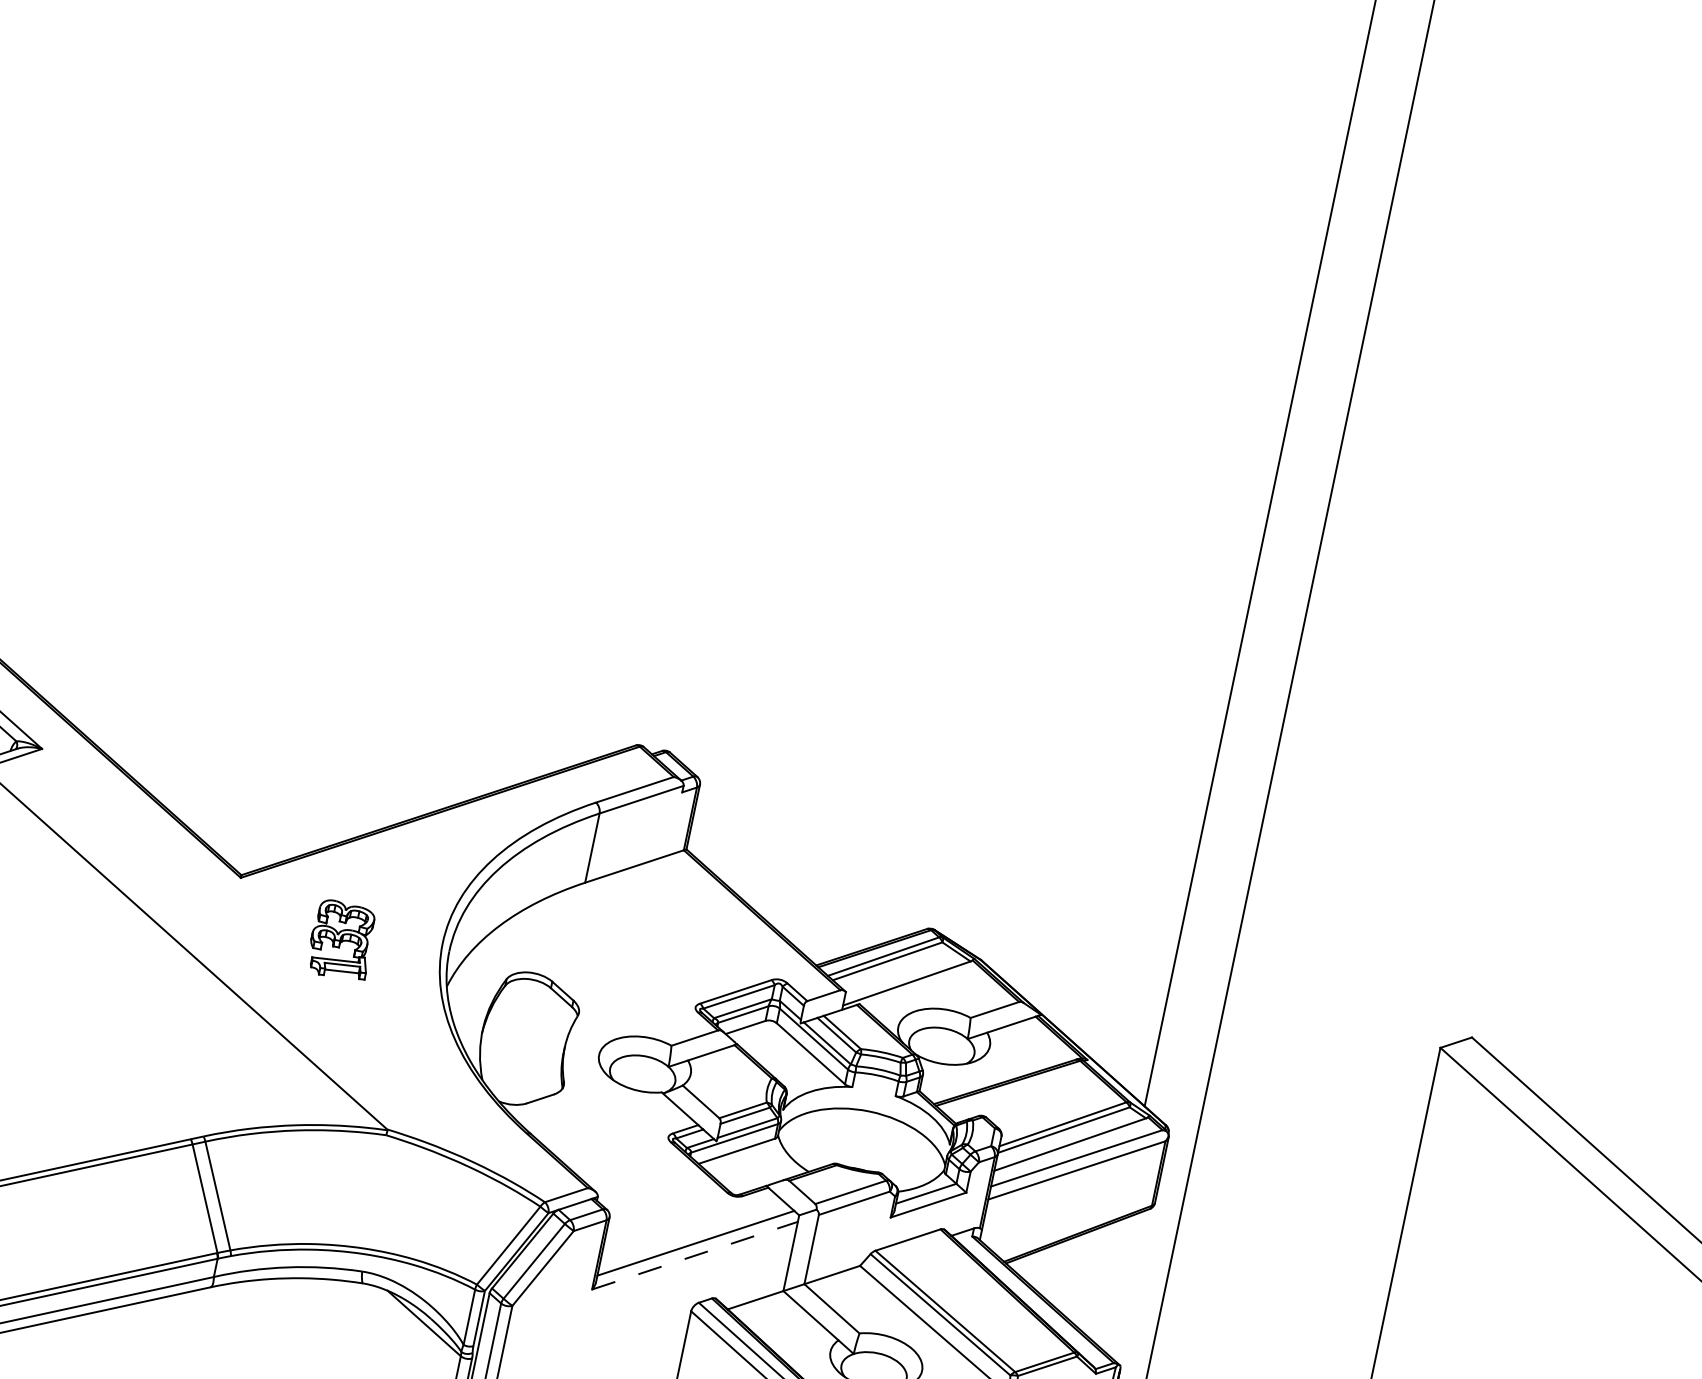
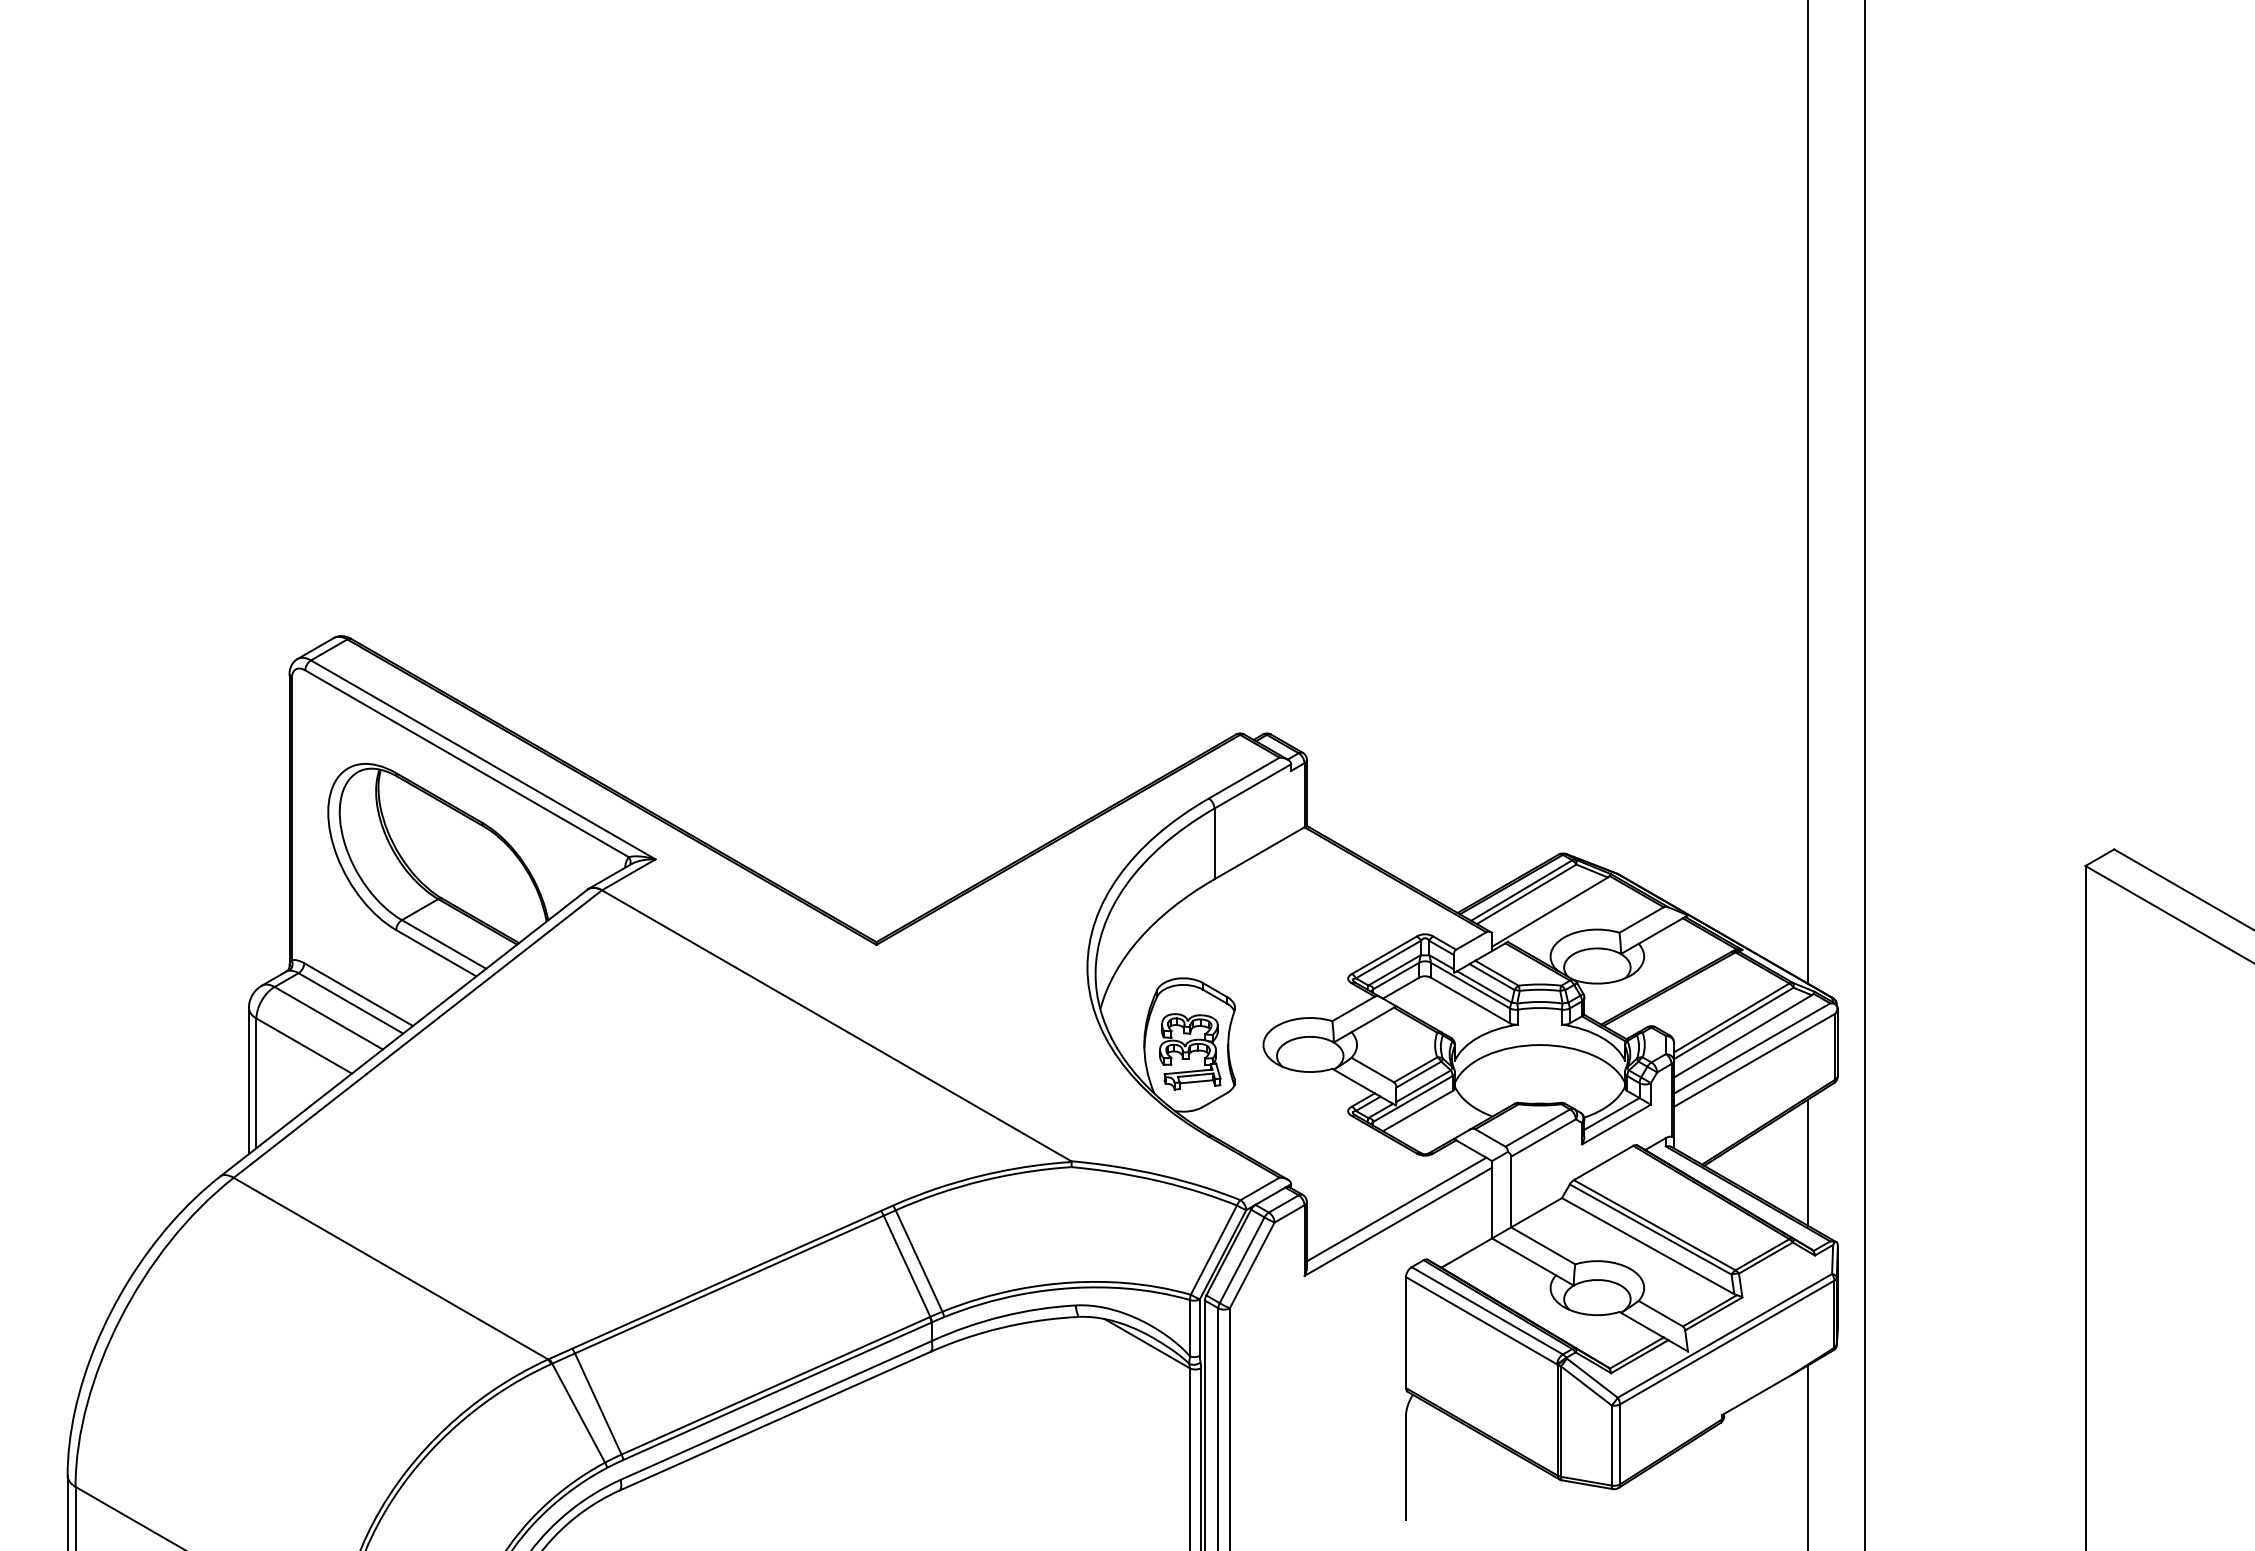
part: (342, 940) -> (1190, 1051), moved
line: (695, 1255) -> (1398, 1221), dashed -> solid
line: (1107, 1281) -> (1807, 1162), added

